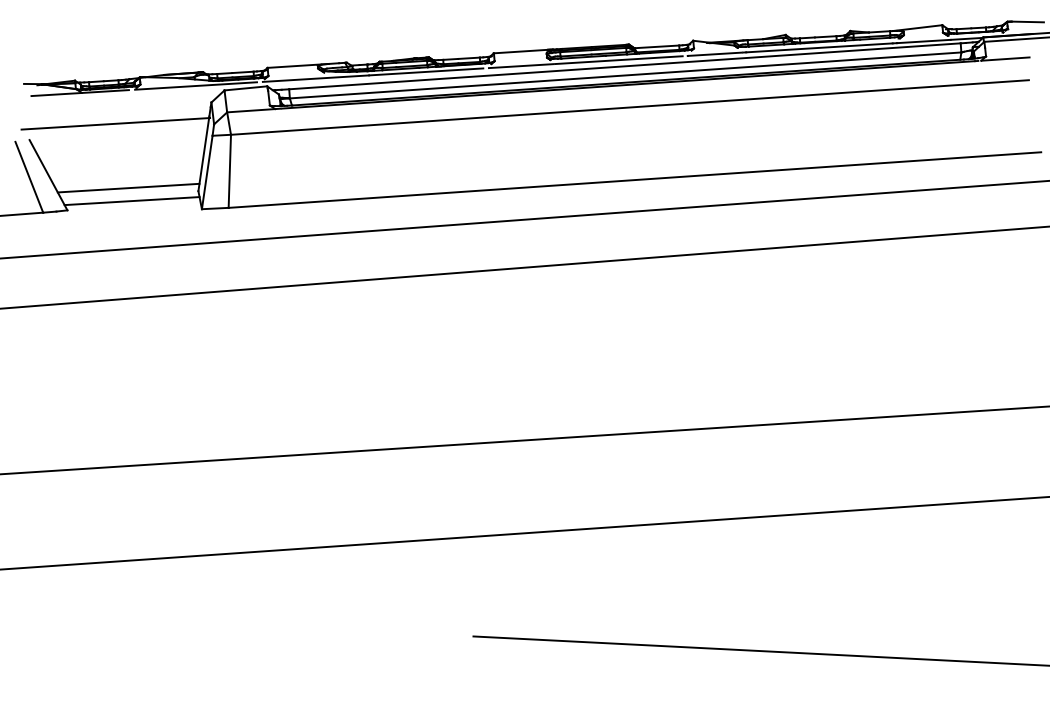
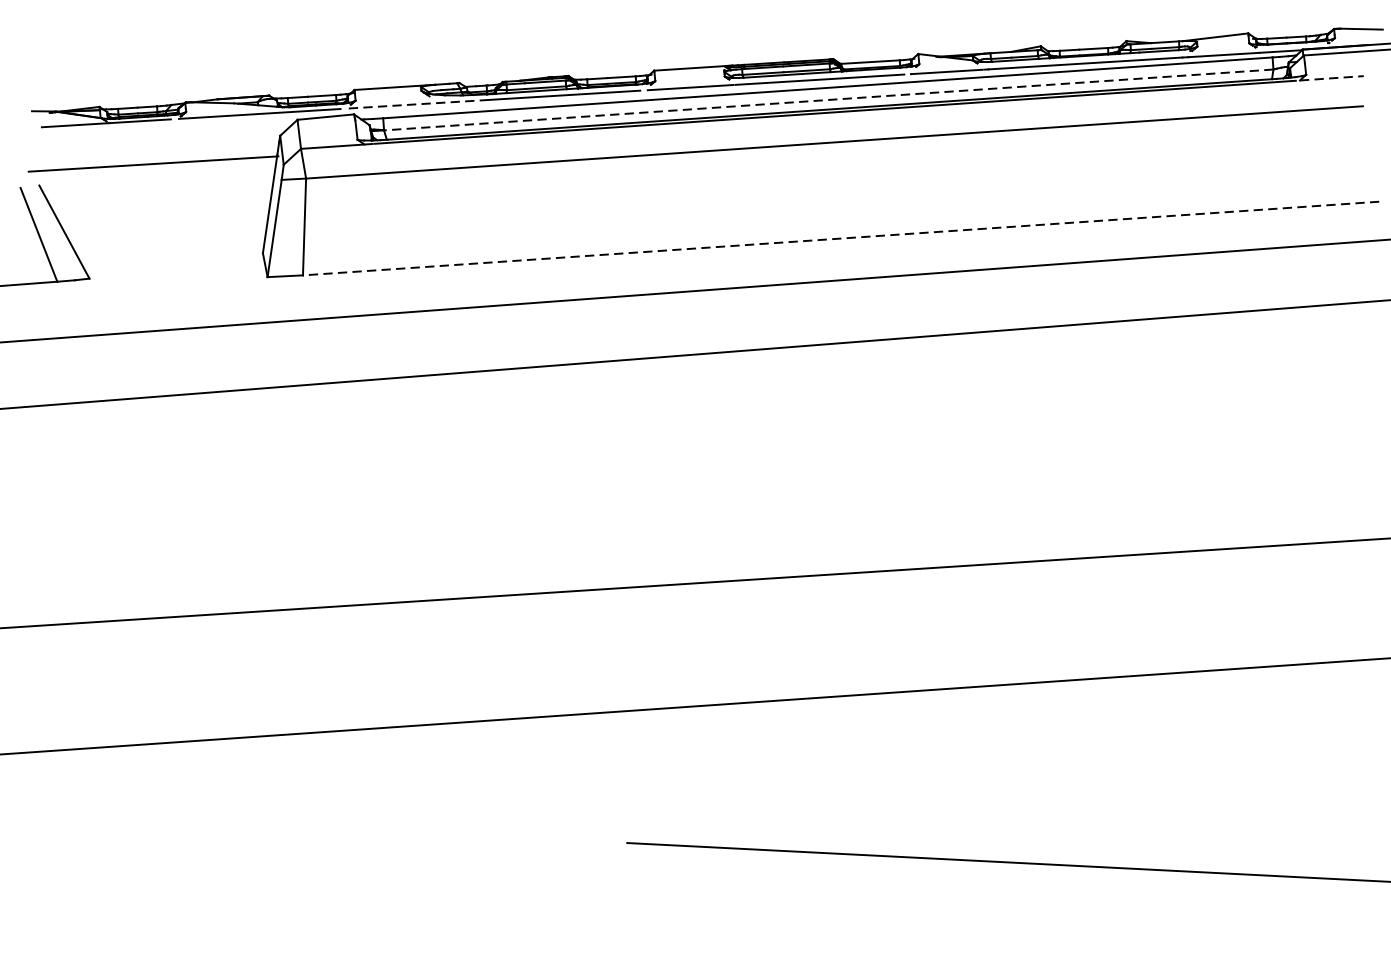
line: (1005, 59) -> (1331, 78), solid -> dashed
line: (625, 75) -> (828, 100), solid -> dashed
line: (315, 78) -> (418, 104), solid -> dashed
line: (634, 180) -> (840, 239), solid -> dashed
line: (128, 187) -> (170, 248), removed
line: (131, 201) -> (174, 266), removed

